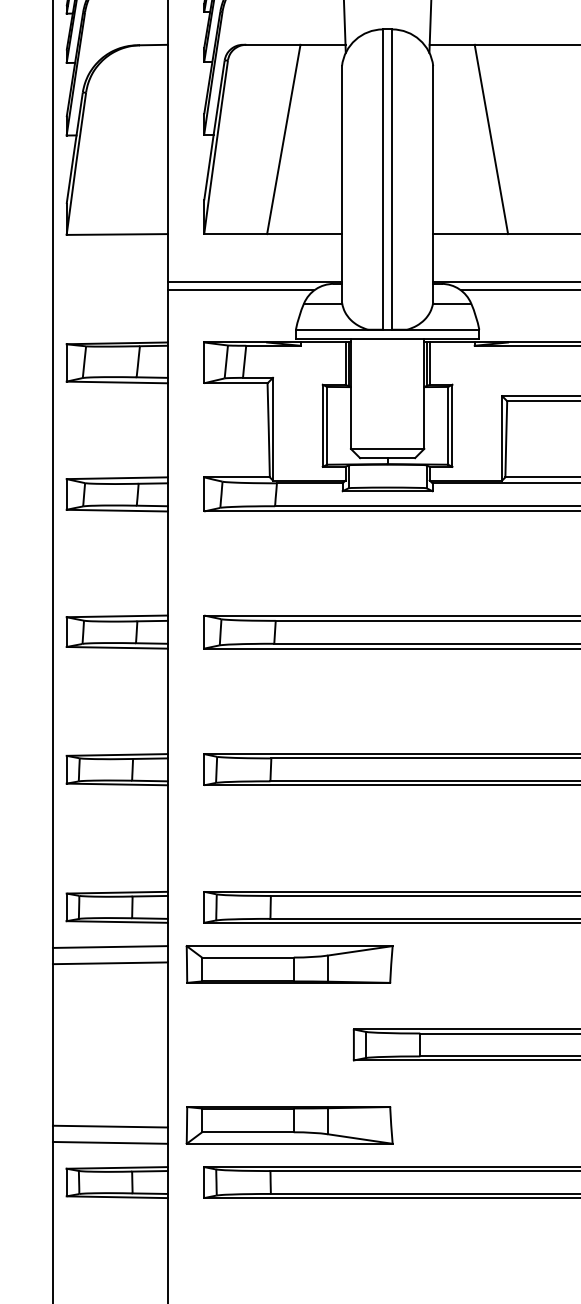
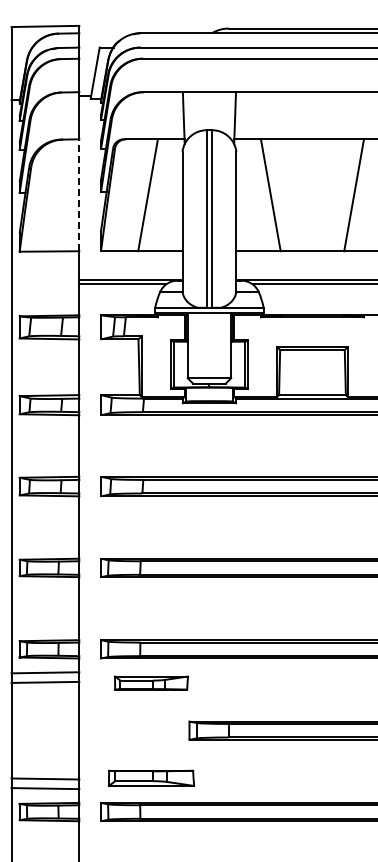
line: (167, 139) -> (79, 195), solid -> dashed
part: (289, 963) -> (151, 682), size x0.6
part: (289, 1125) -> (151, 778), size x0.7

